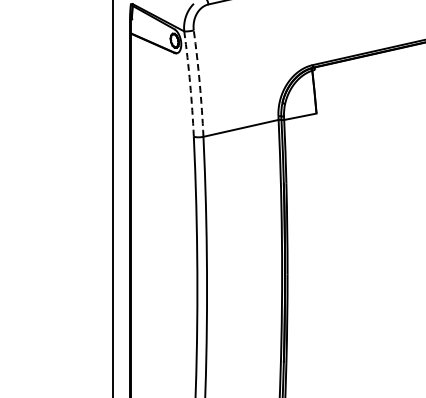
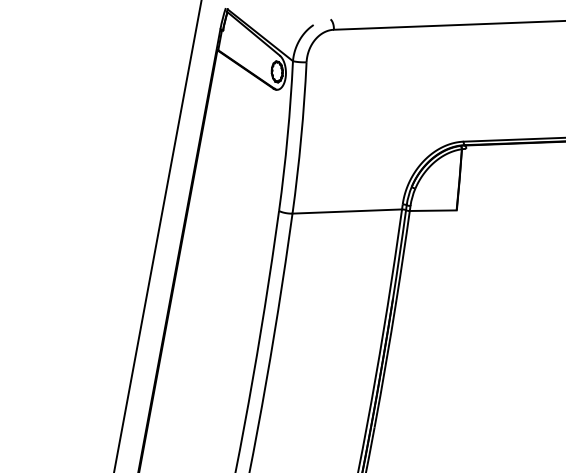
arc: (190, 83) -> (288, 135), dashed -> solid
arc: (199, 83) -> (300, 137), dashed -> solid

